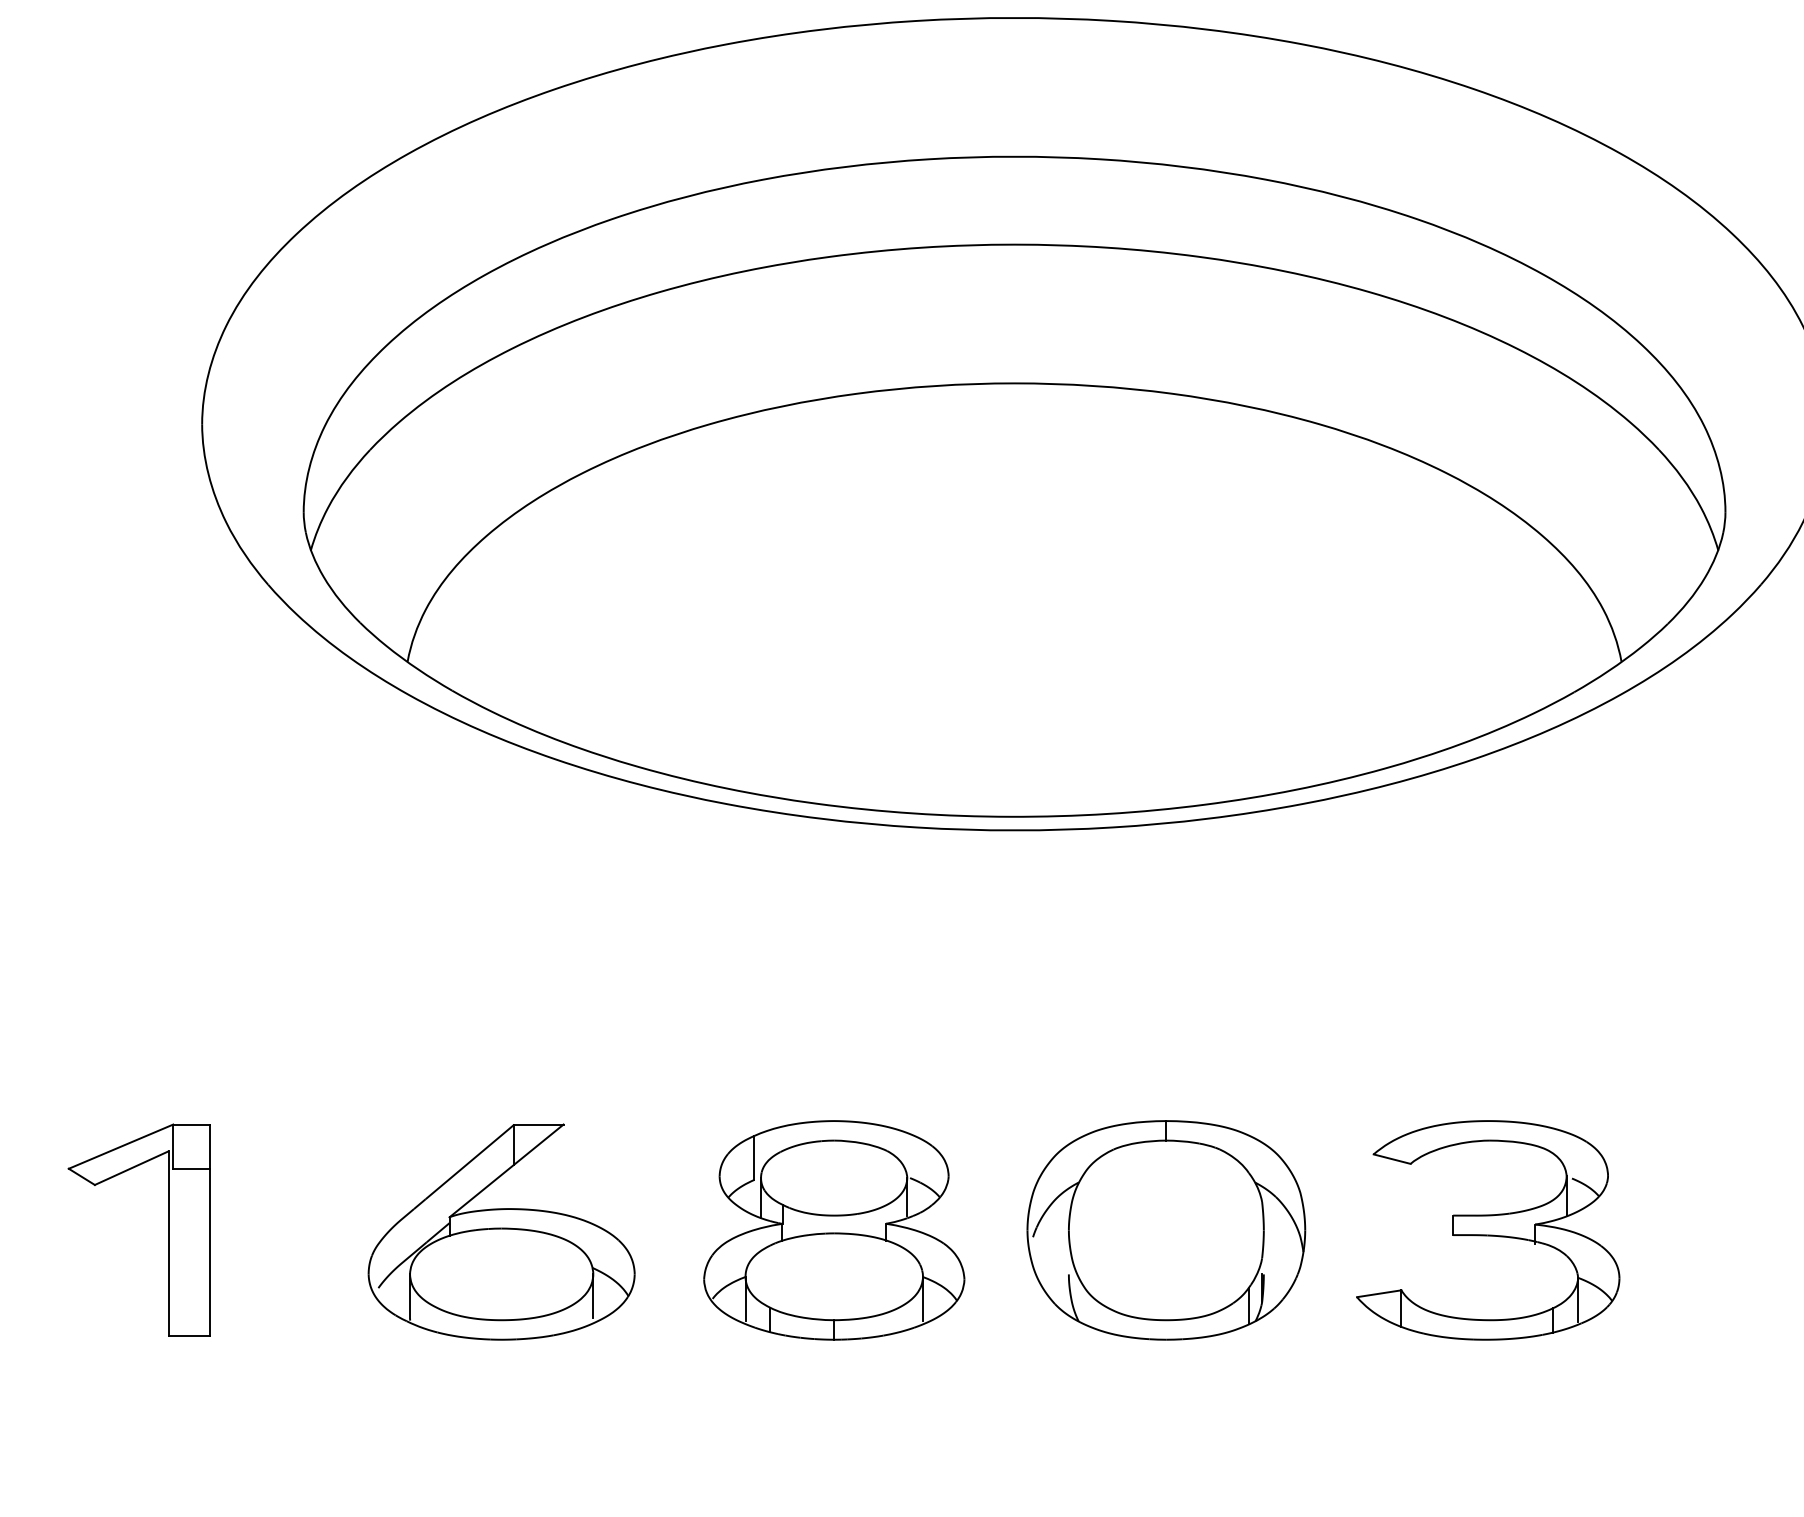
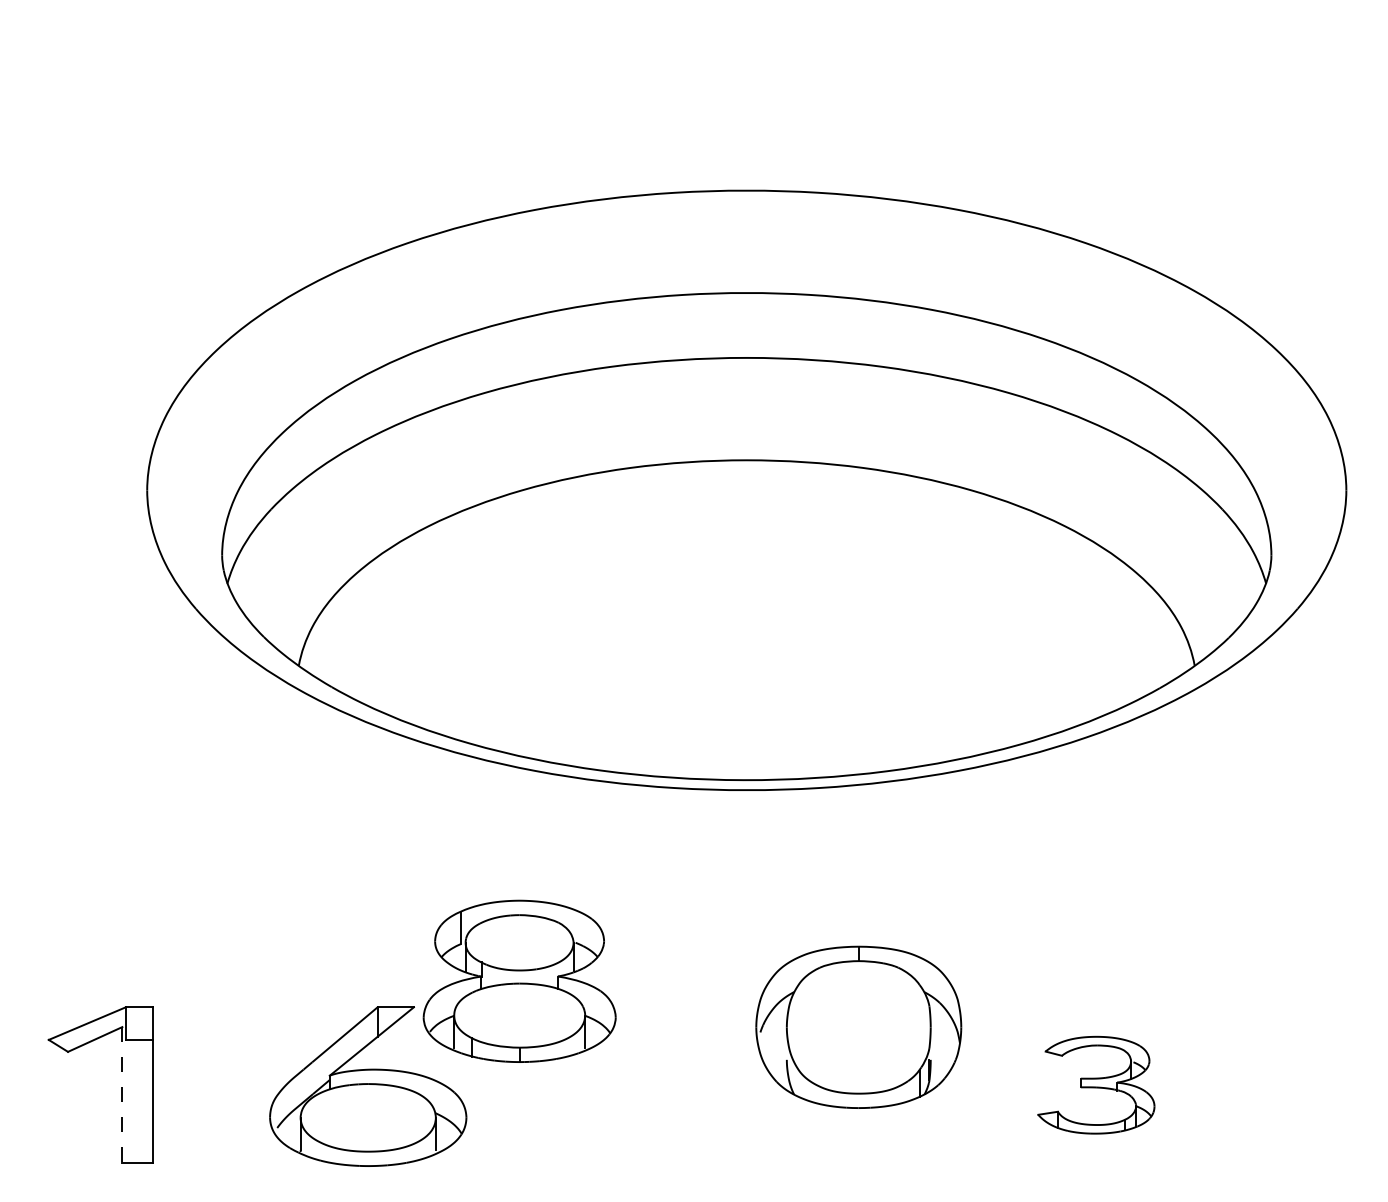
part: (833, 1229) -> (519, 980), moved
part: (1165, 1229) -> (858, 1026), moved
part: (1488, 1229) -> (1096, 1084), size x0.6
line: (168, 1244) -> (122, 1095), solid -> dashed

